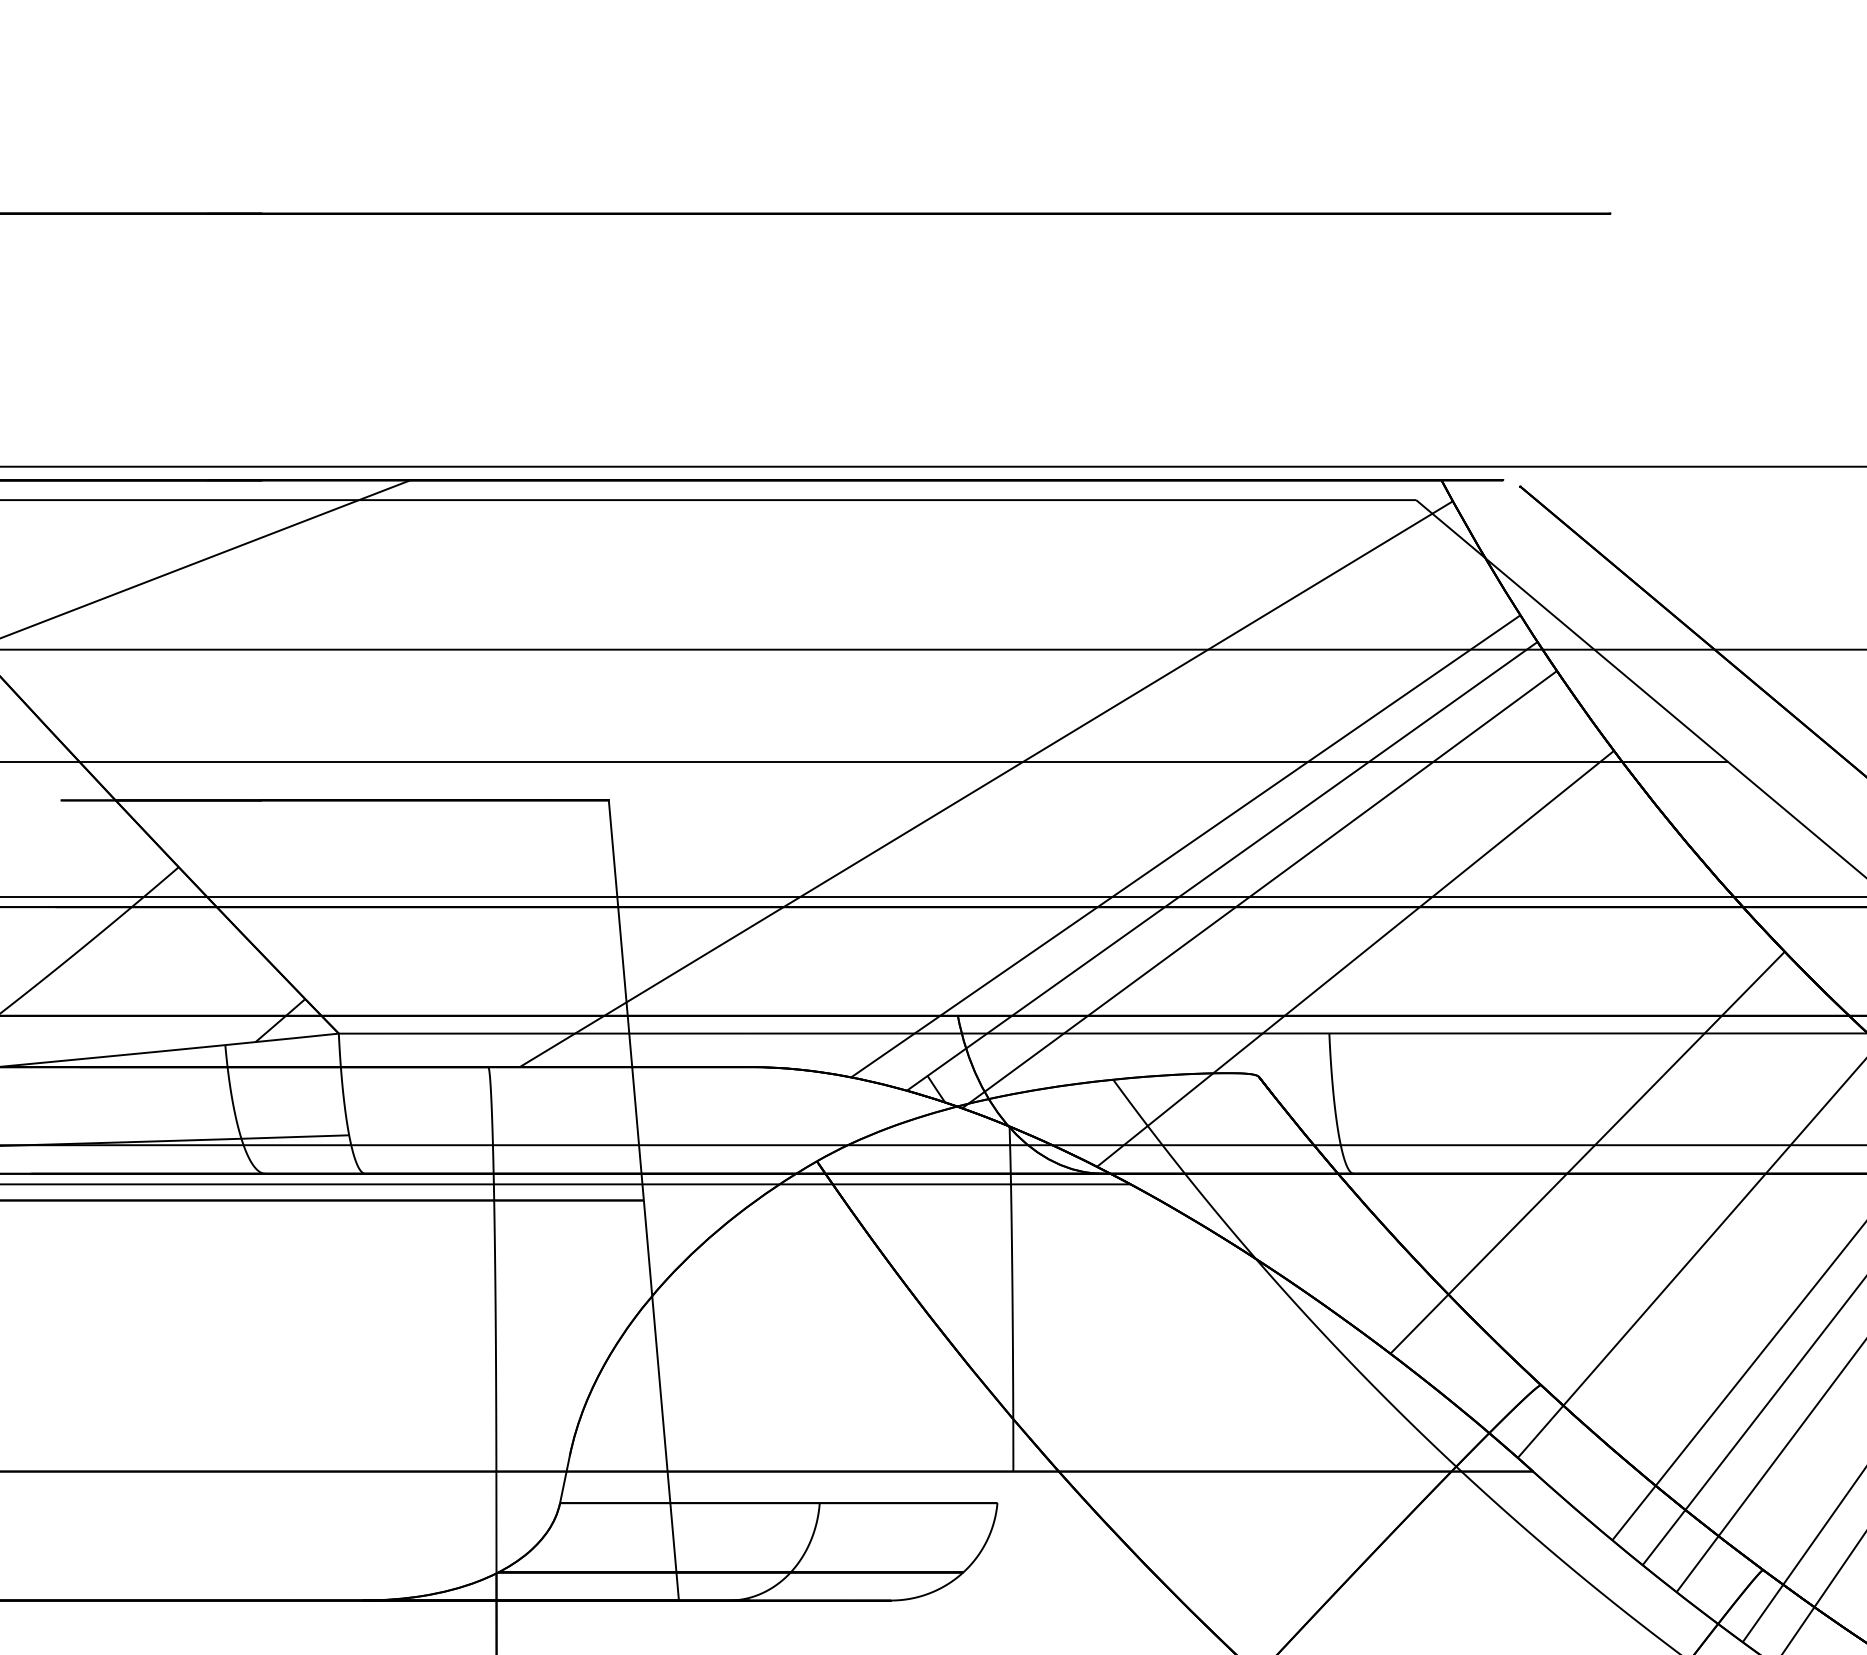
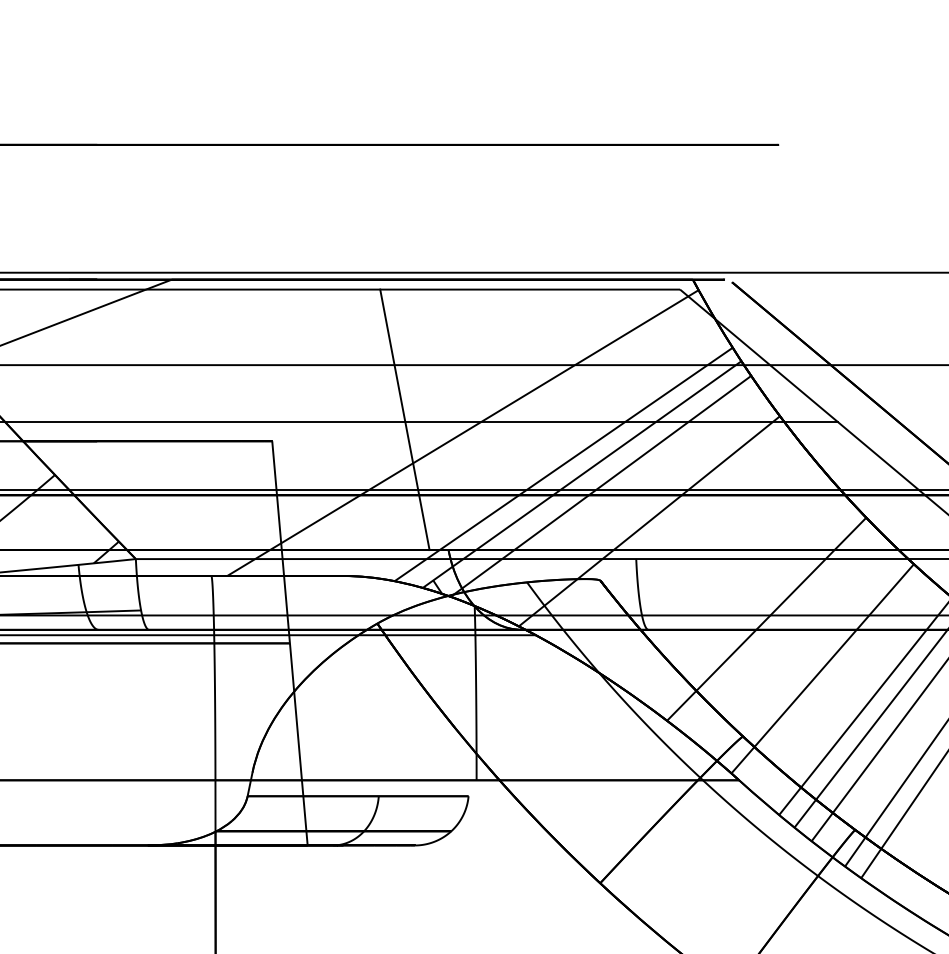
line: (870, 757) -> (404, 419), added

